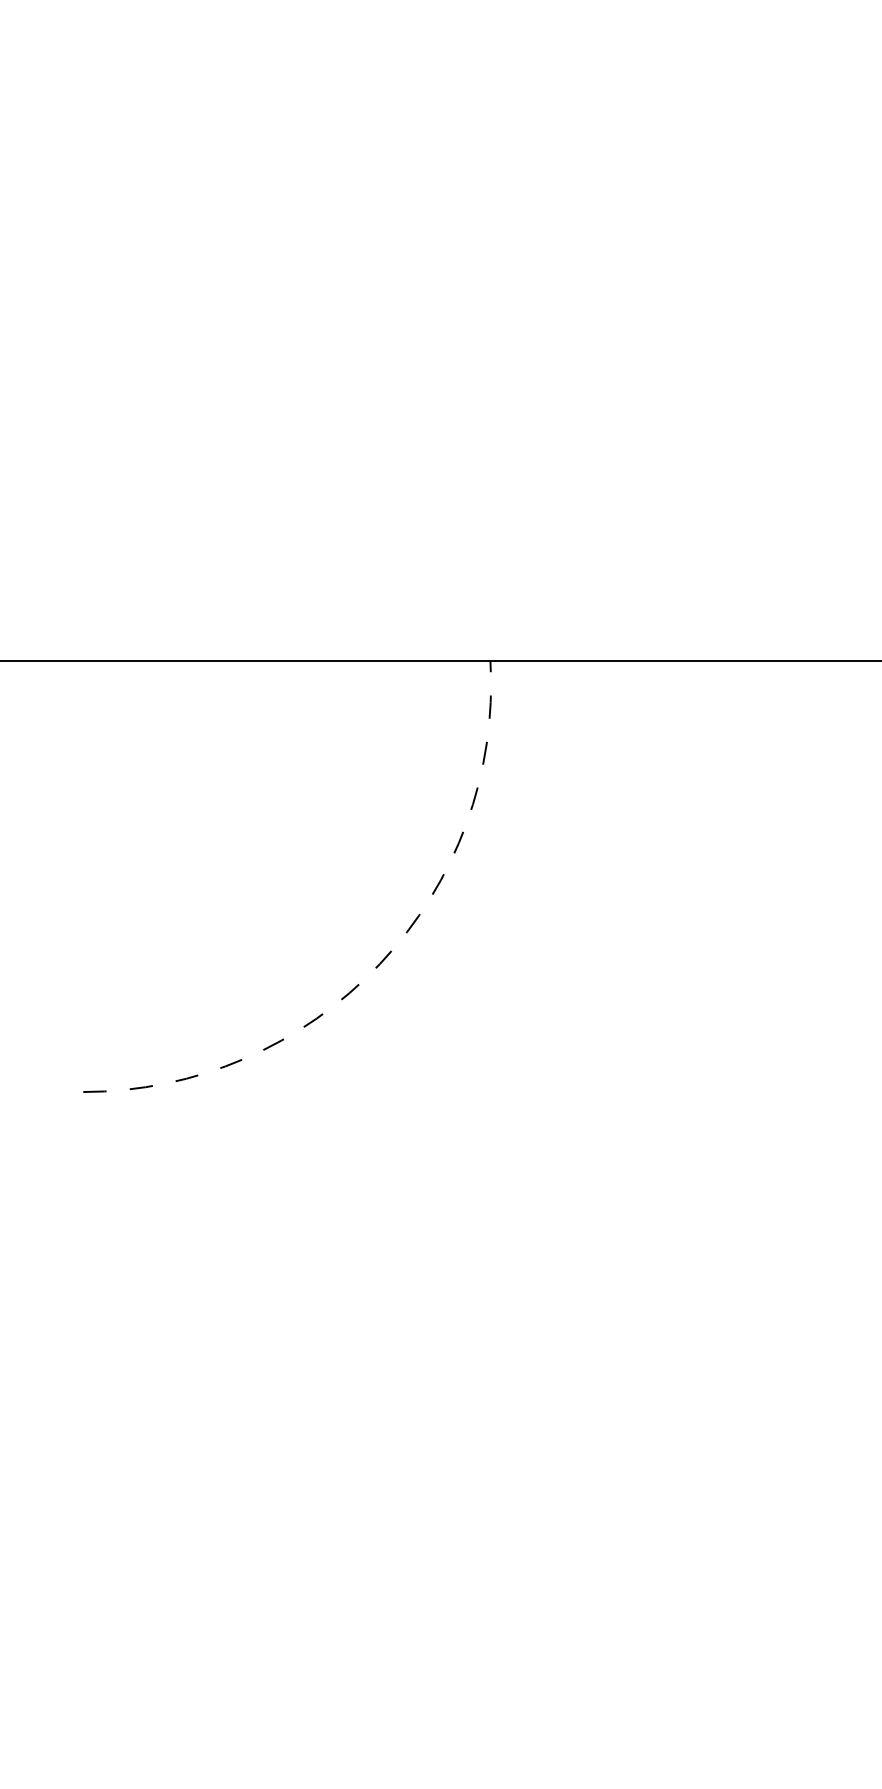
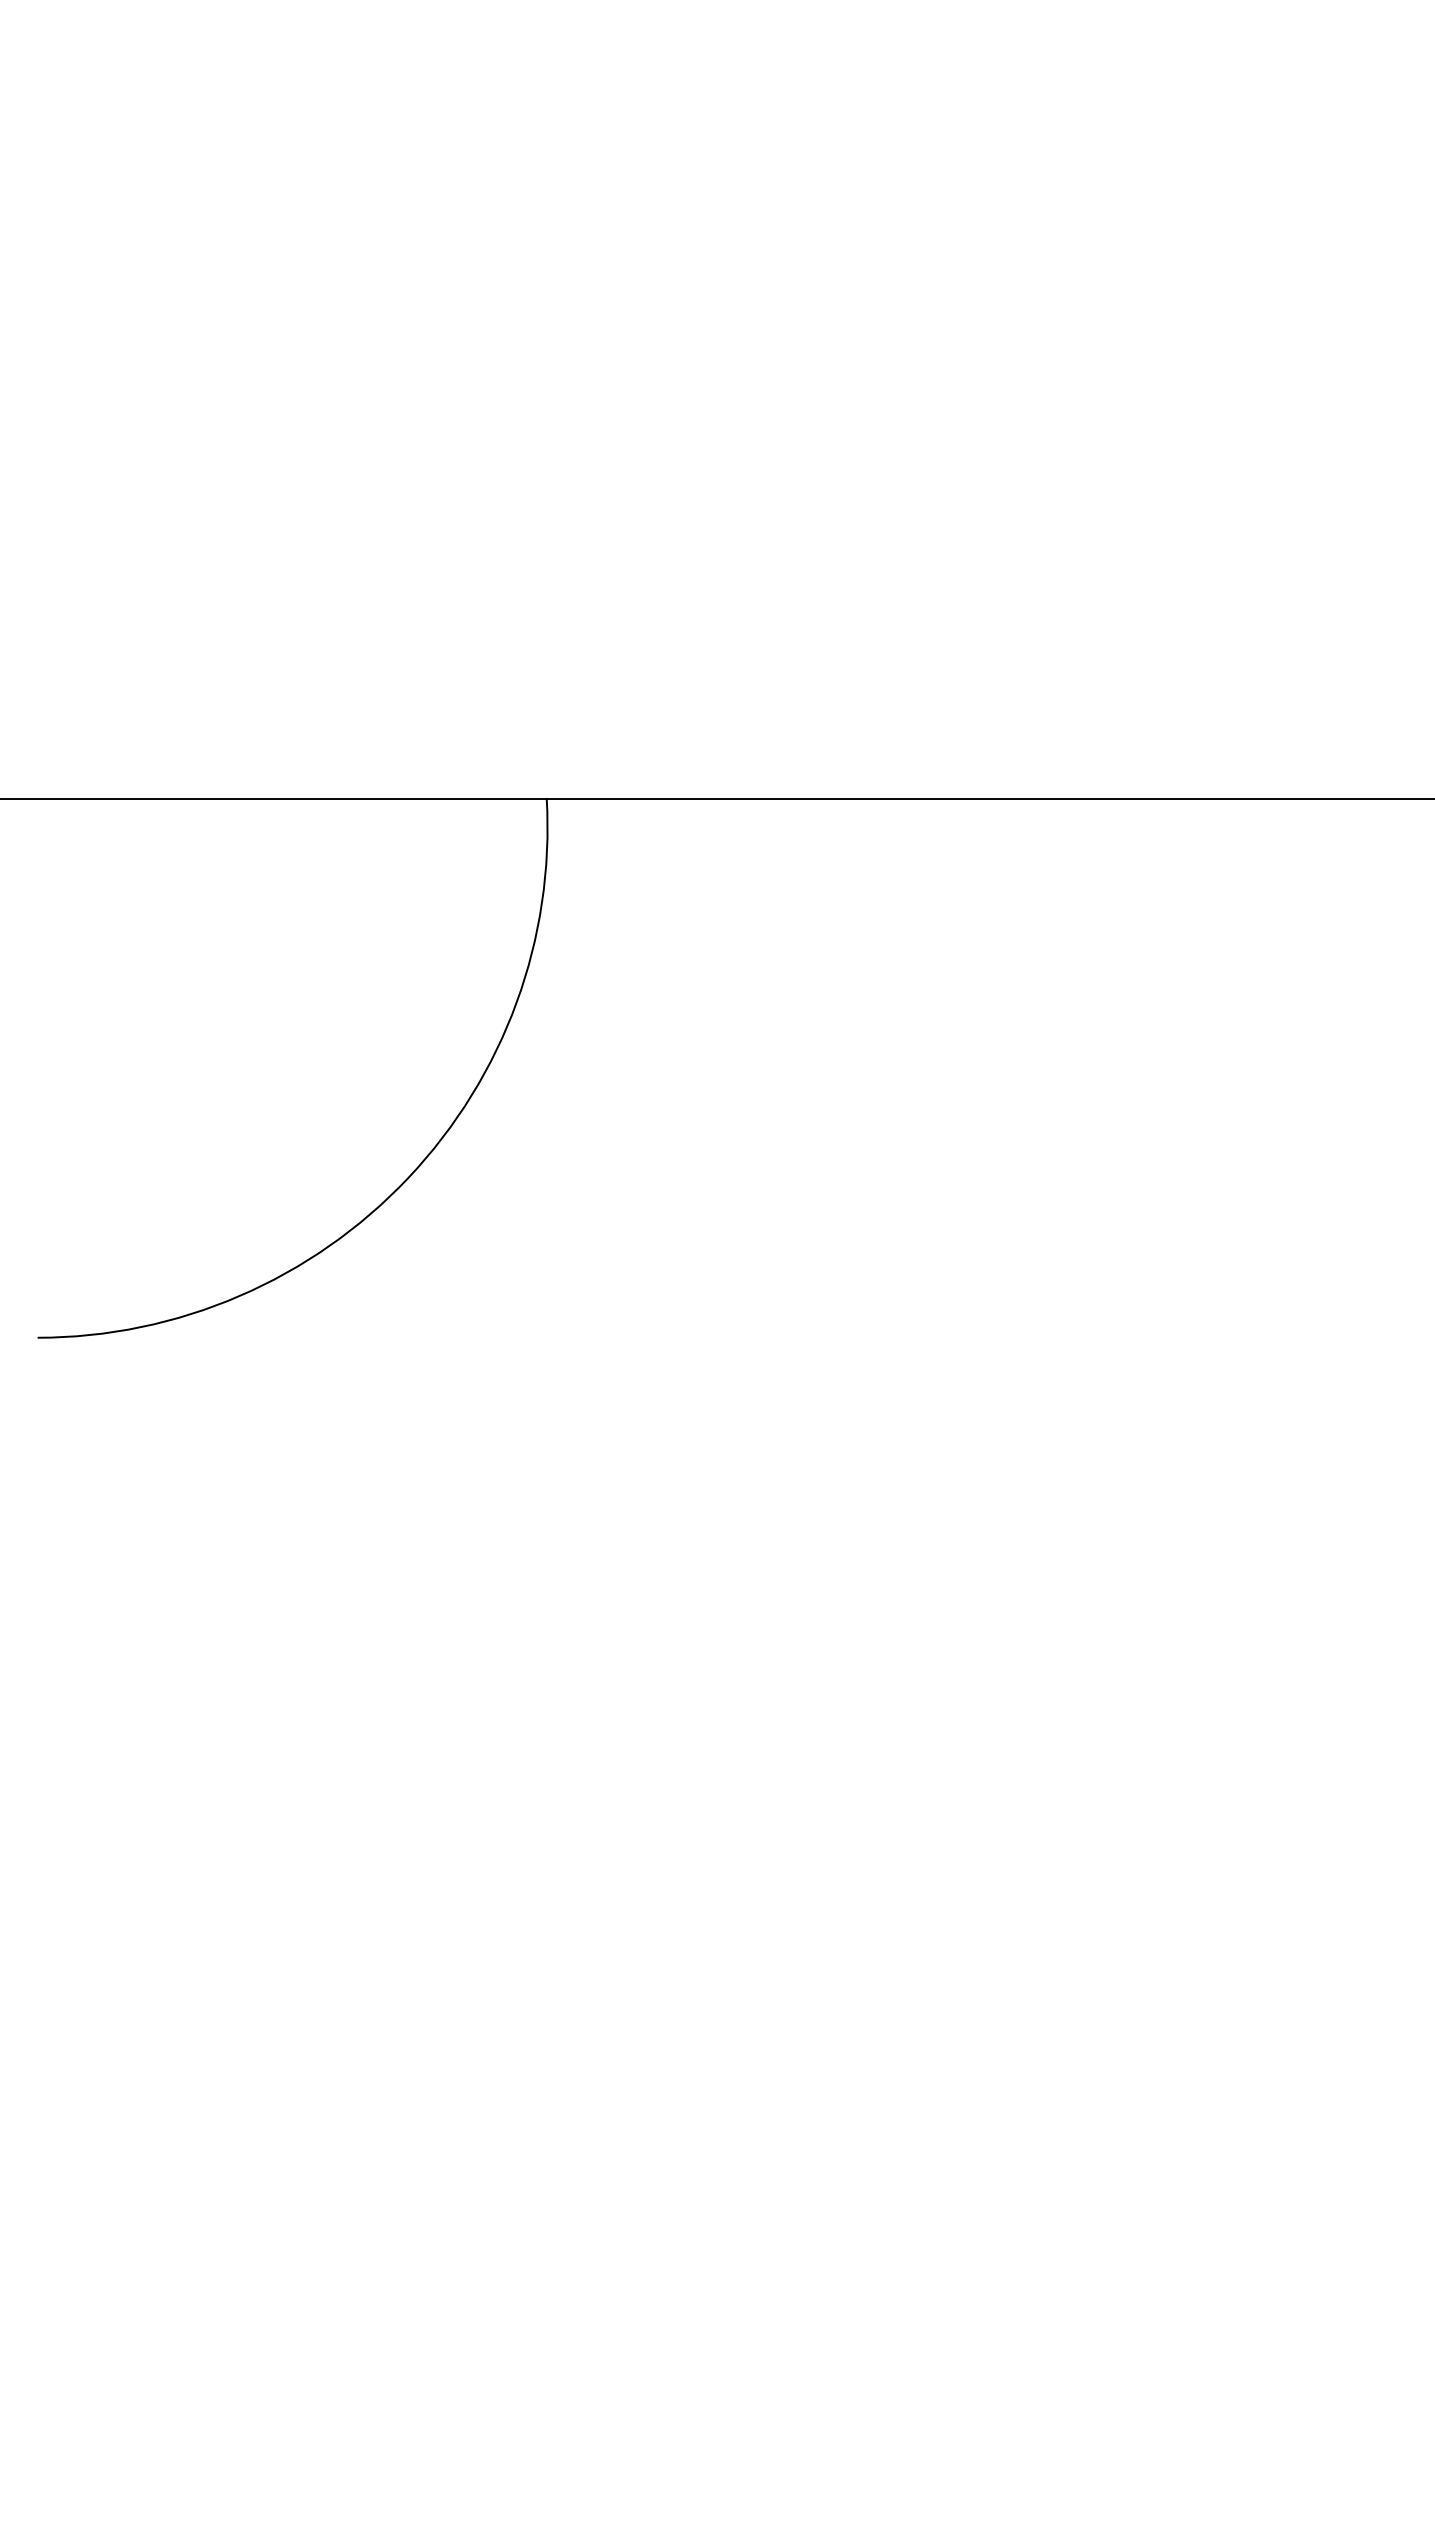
arc: (379, 963) -> (408, 1177), dashed -> solid

